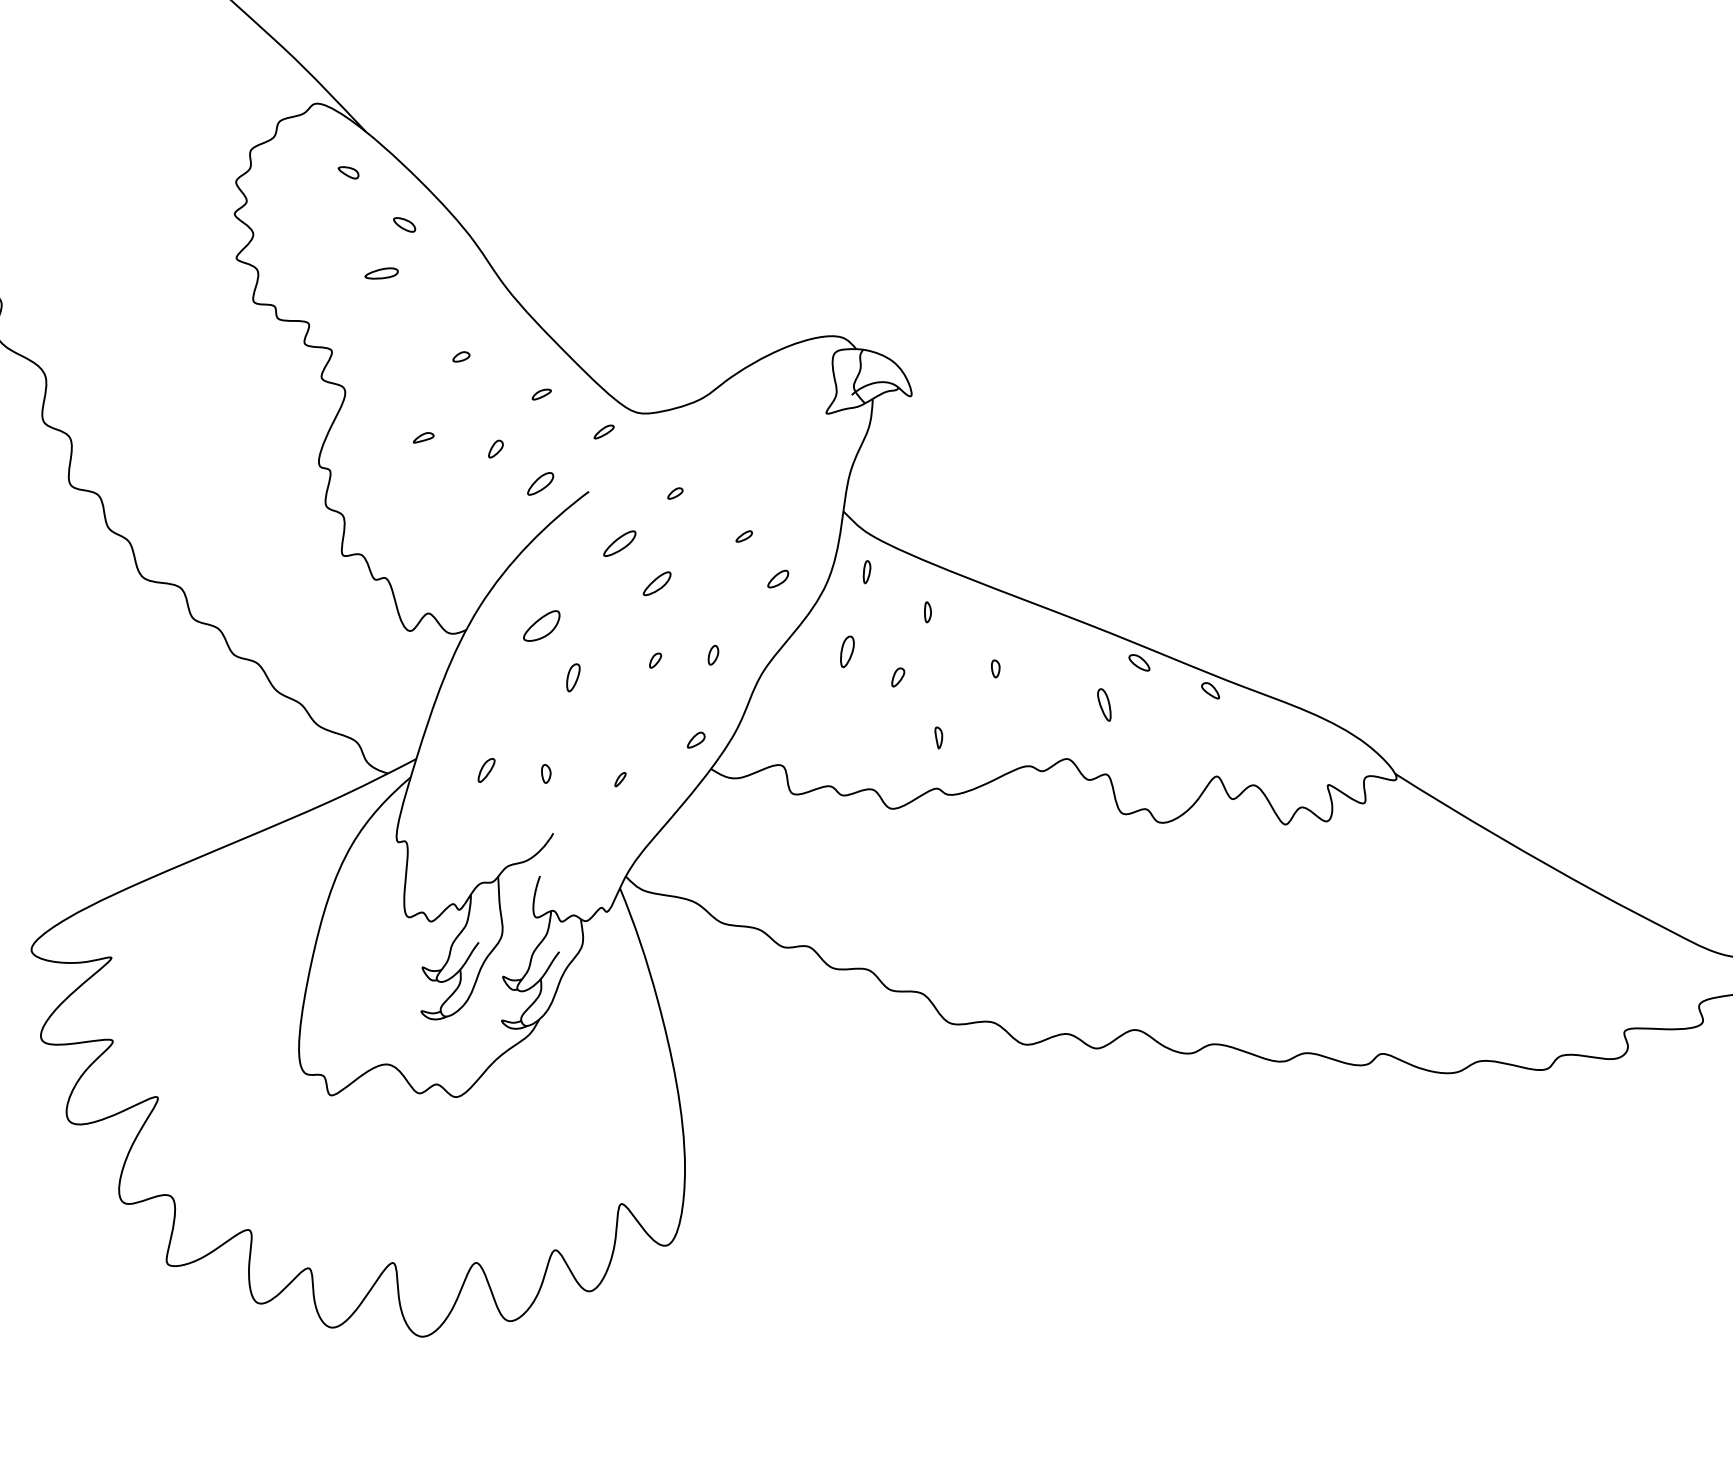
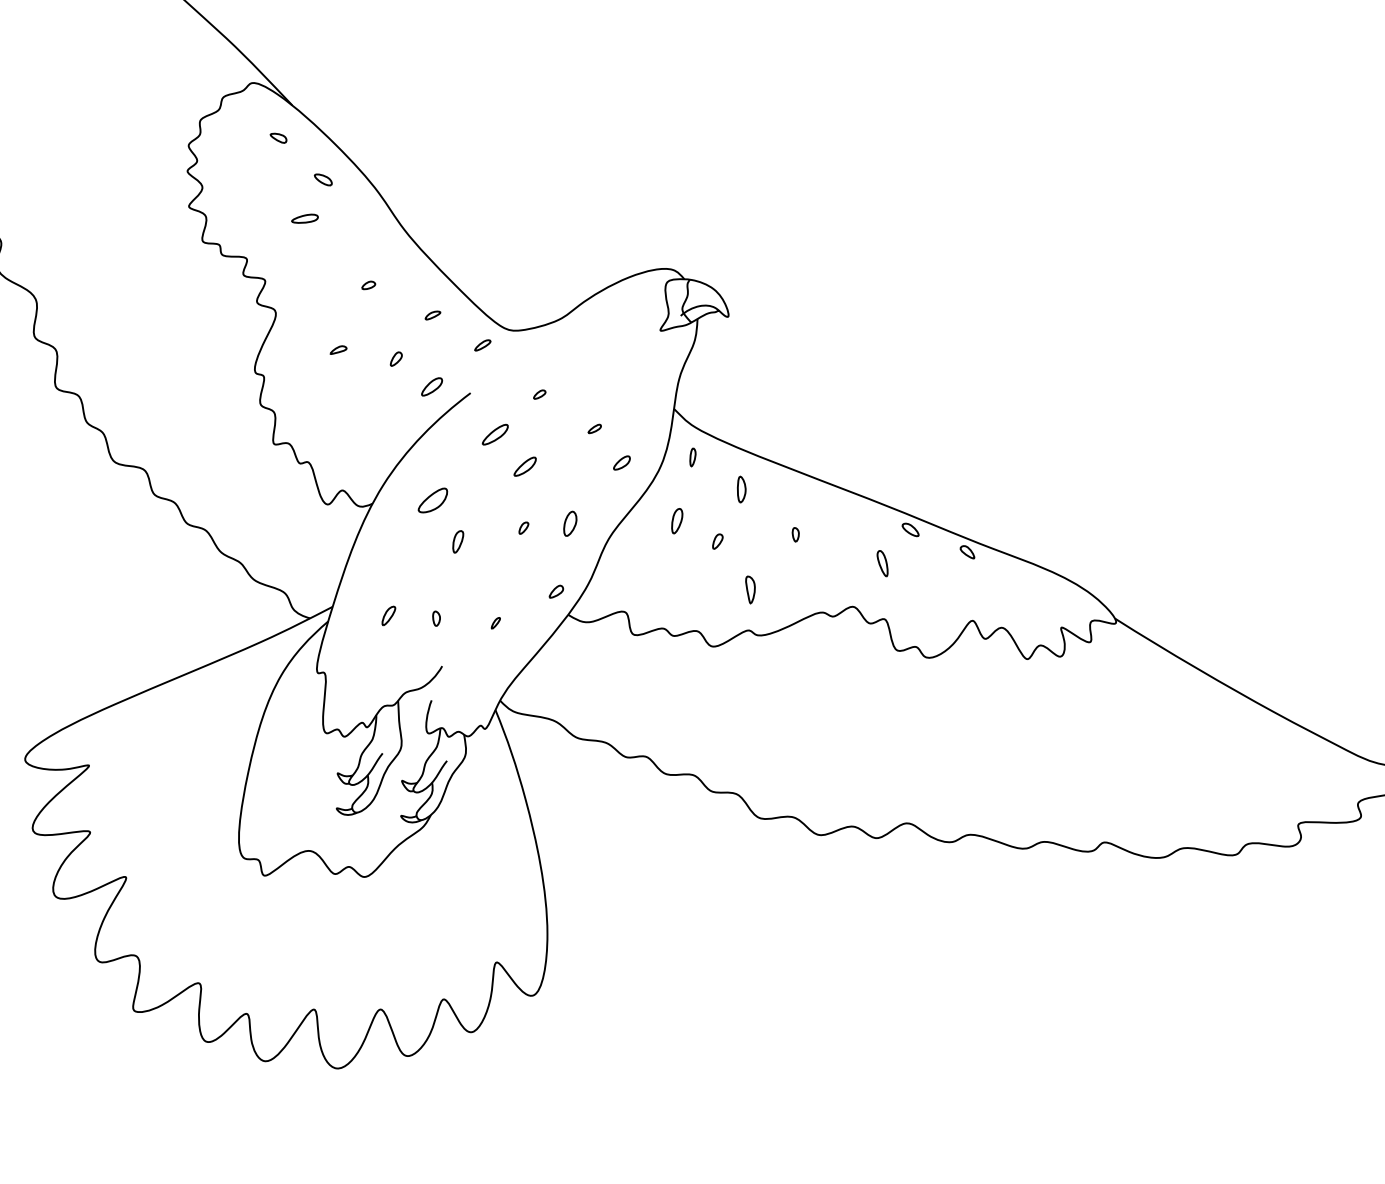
part: (927, 612) -> (741, 489), size x1.6
part: (712, 654) -> (569, 523), size x1.6
part: (937, 737) -> (749, 589), size x1.6

